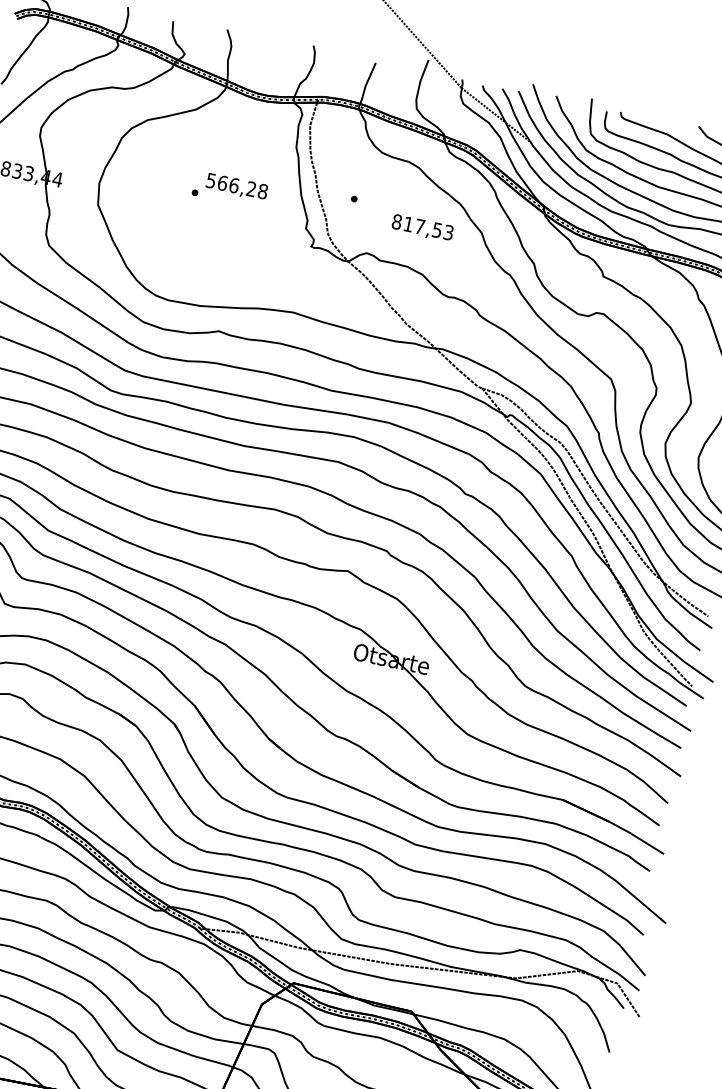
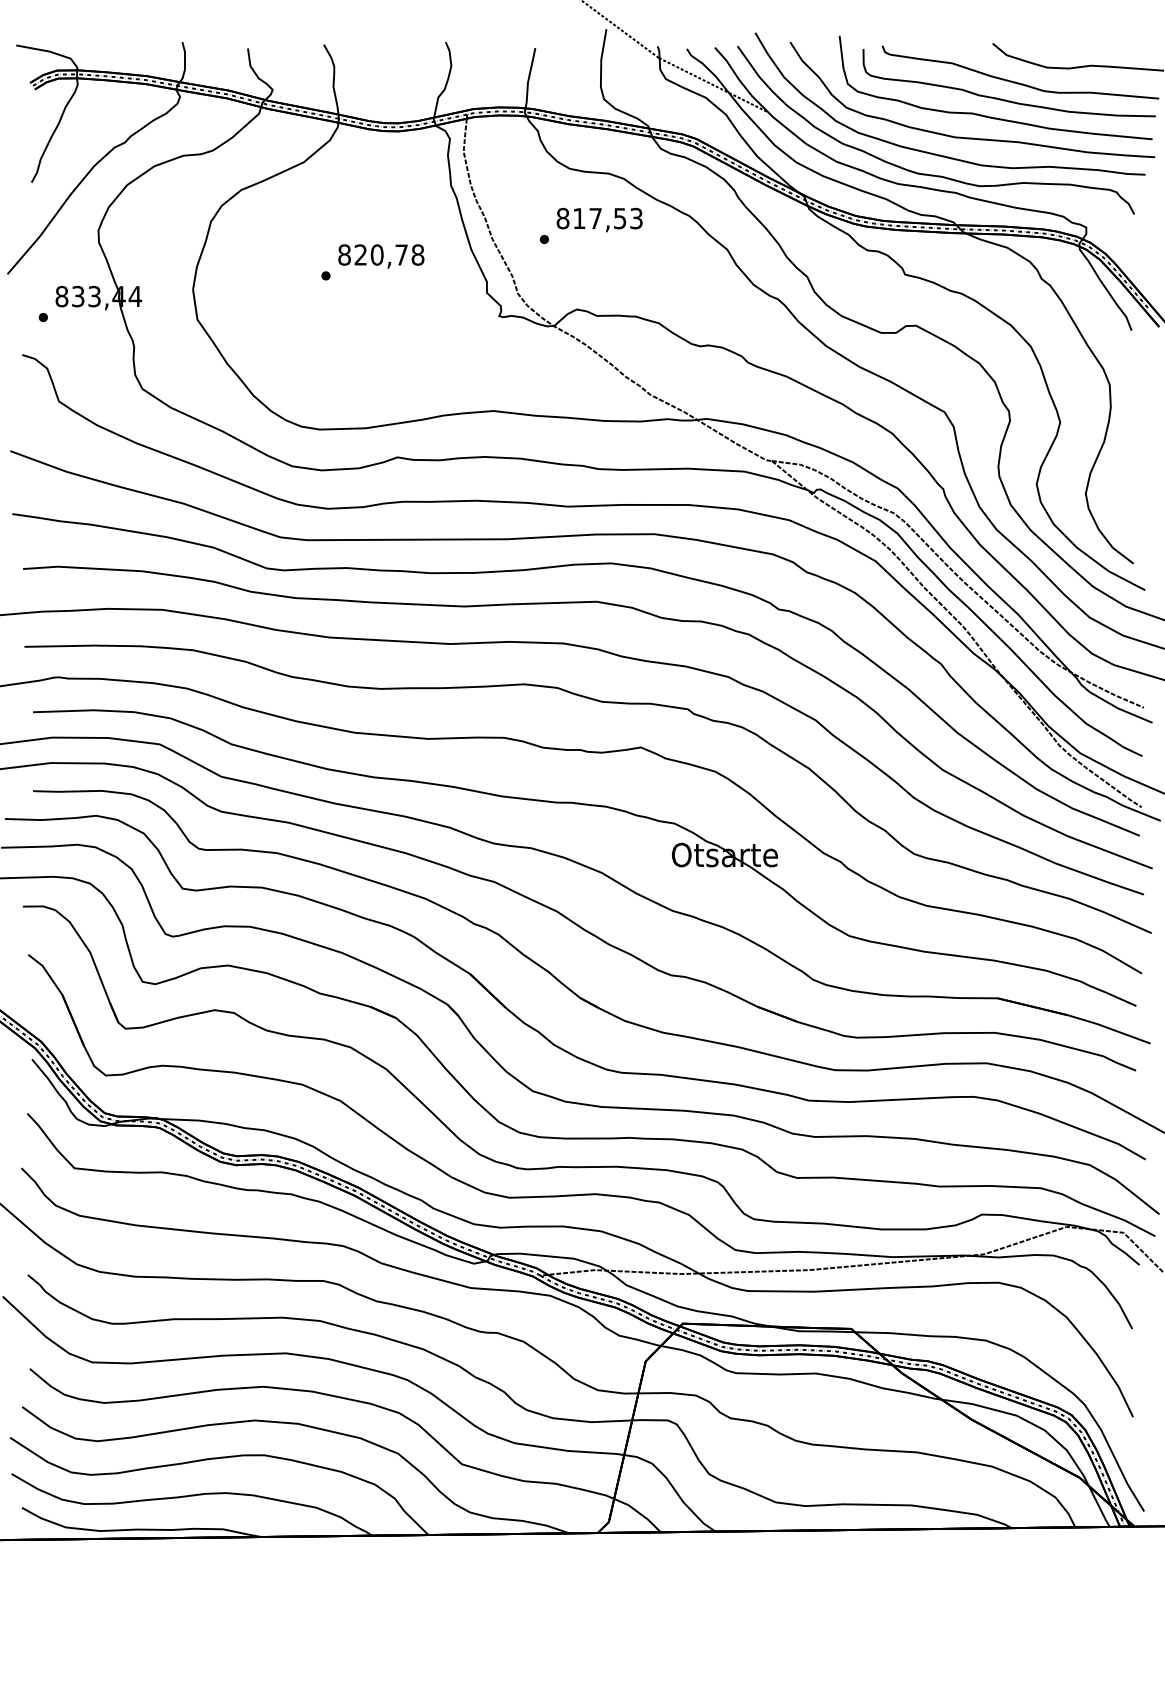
text: (230, 184) -> (372, 254), 566,28 -> 820,78
text: (422, 227) -> (599, 219), moved

